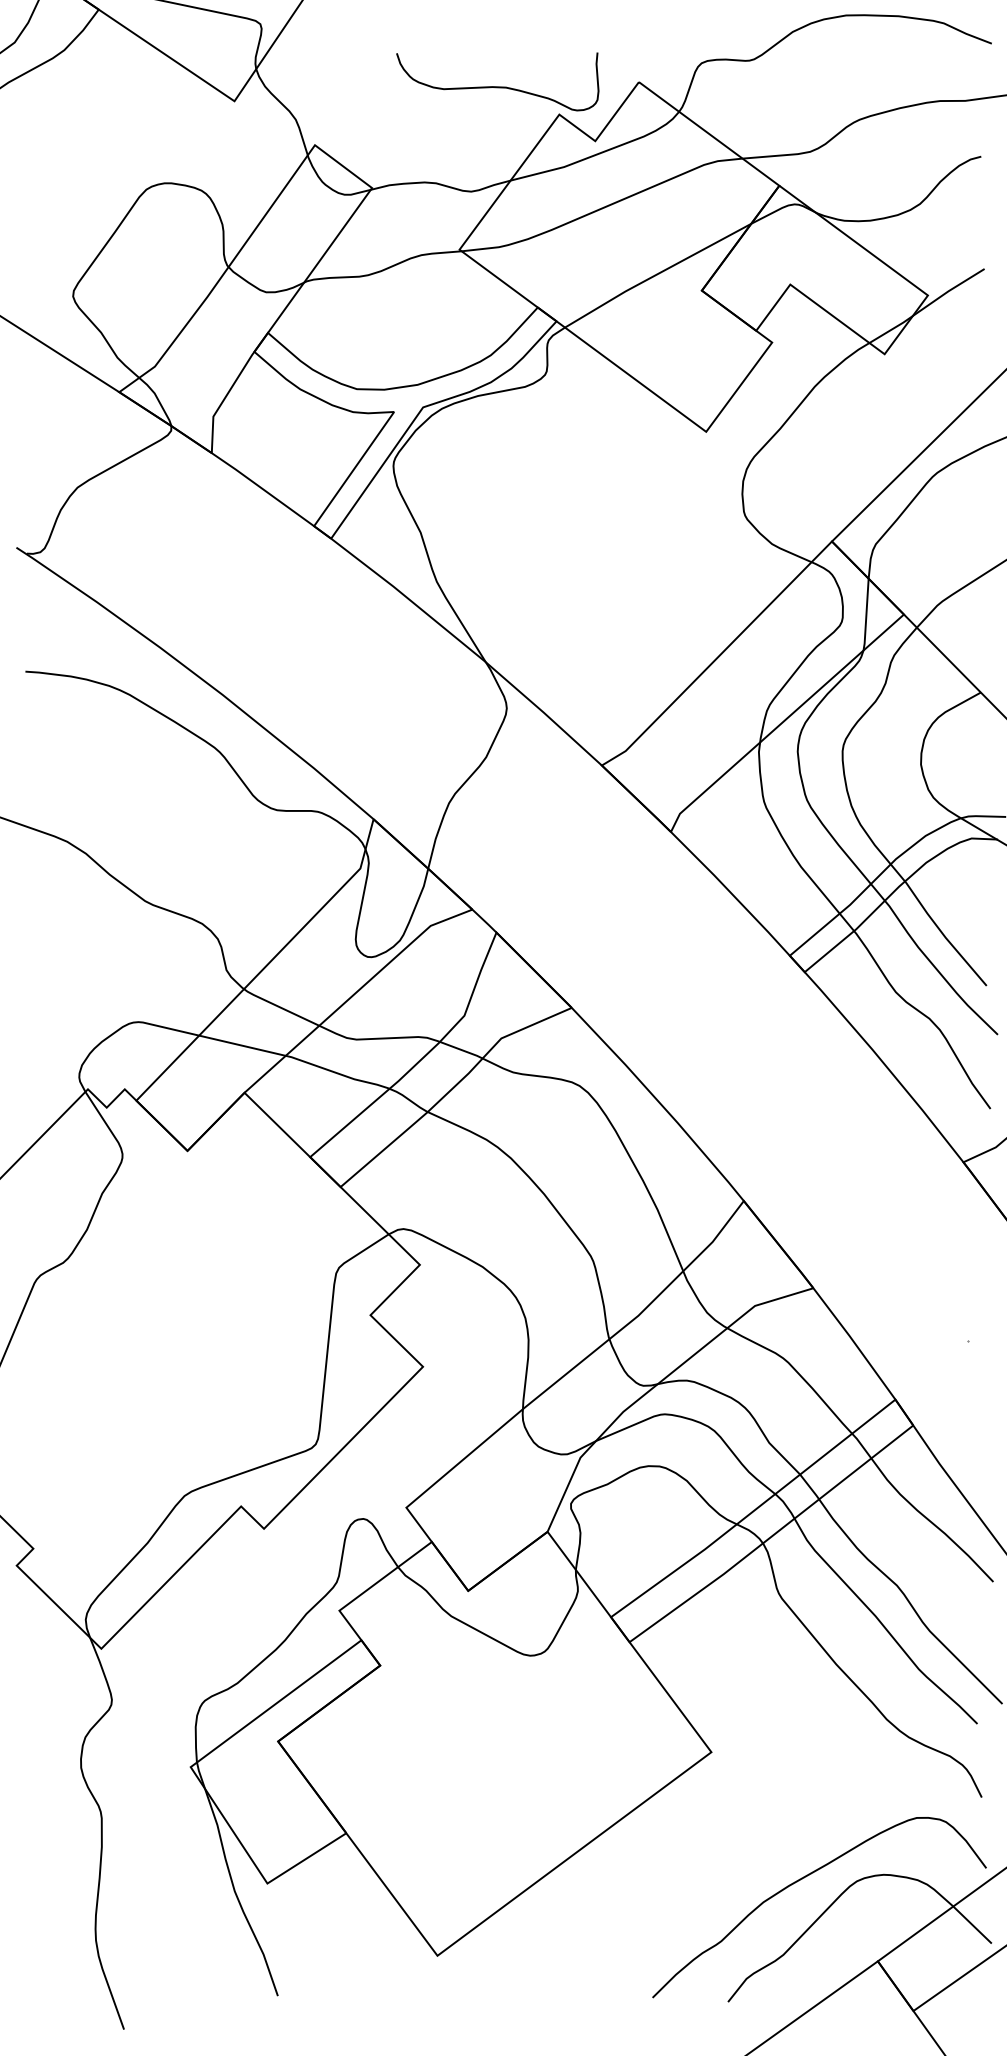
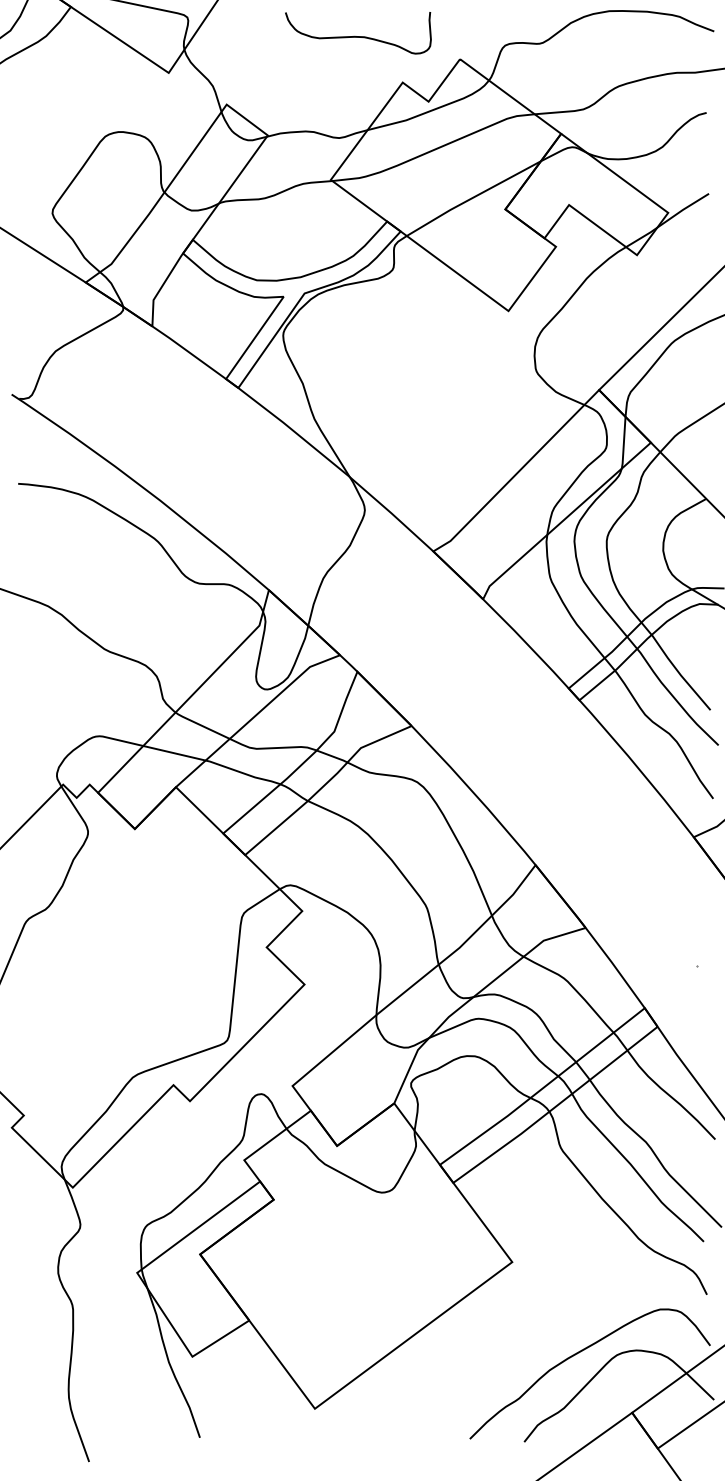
curve: (497, 86) -> (358, 36), moved

